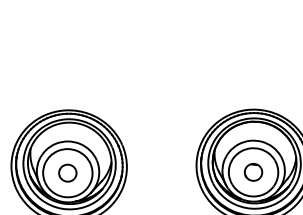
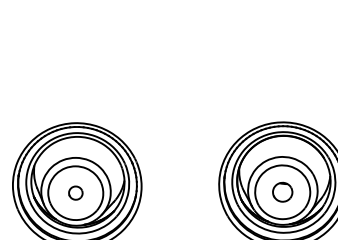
part: (67, 172) -> (75, 192), size x0.7

